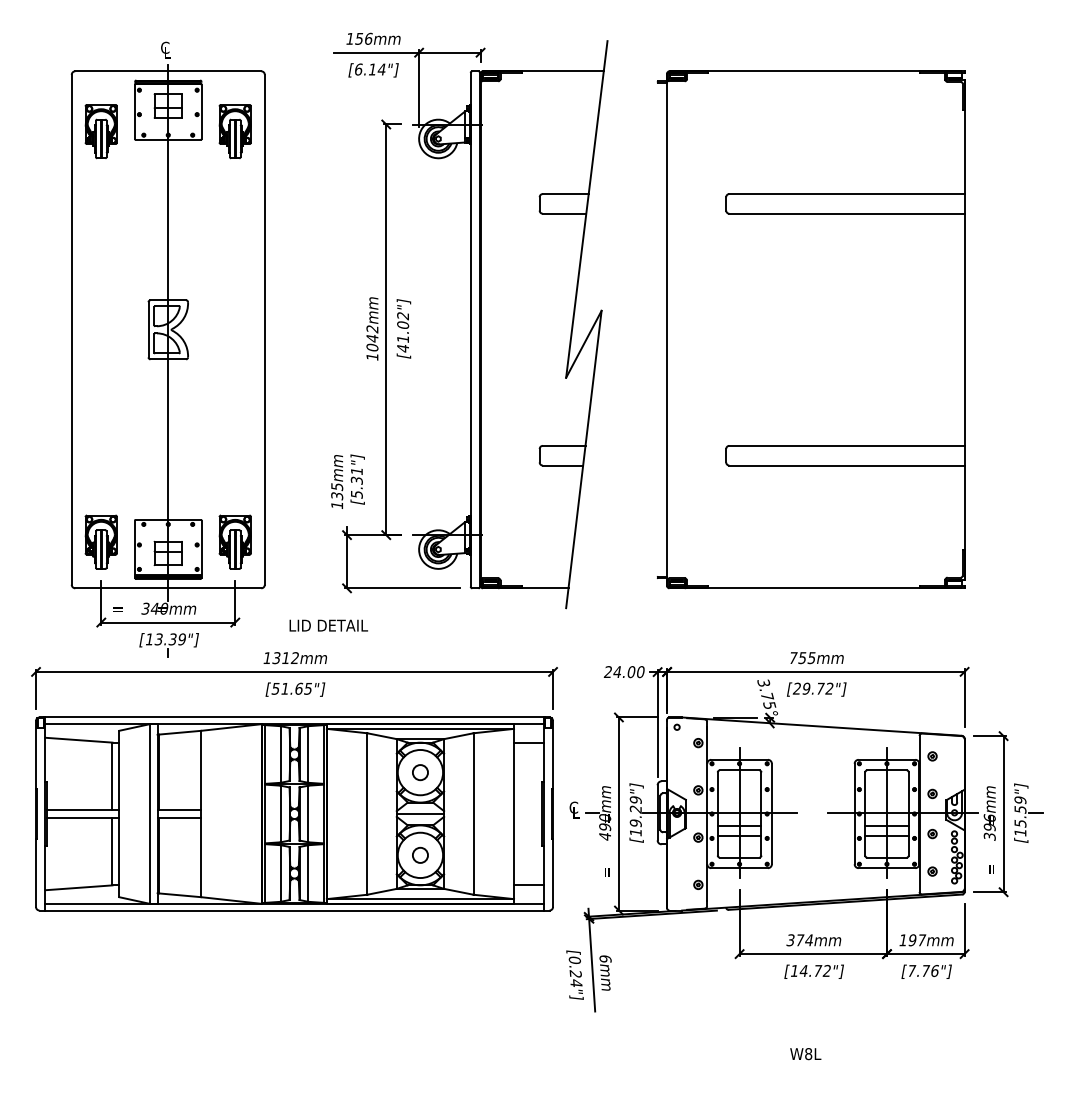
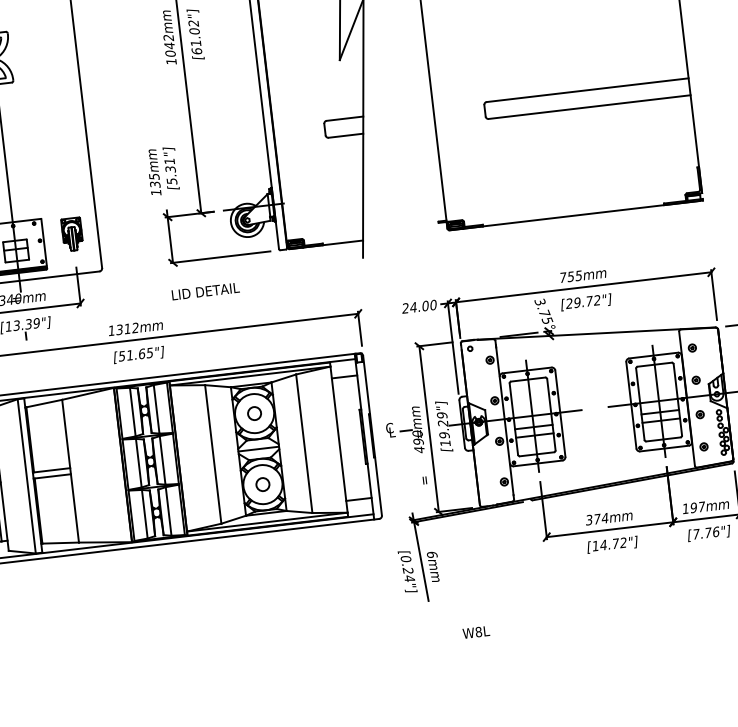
text: (403, 348) -> (197, 51), [41.02"] -> [61.02"]
part: (234, 541) -> (71, 234), size x0.7
text: (328, 625) -> (205, 291), moved
text: (805, 1054) -> (476, 632), moved

